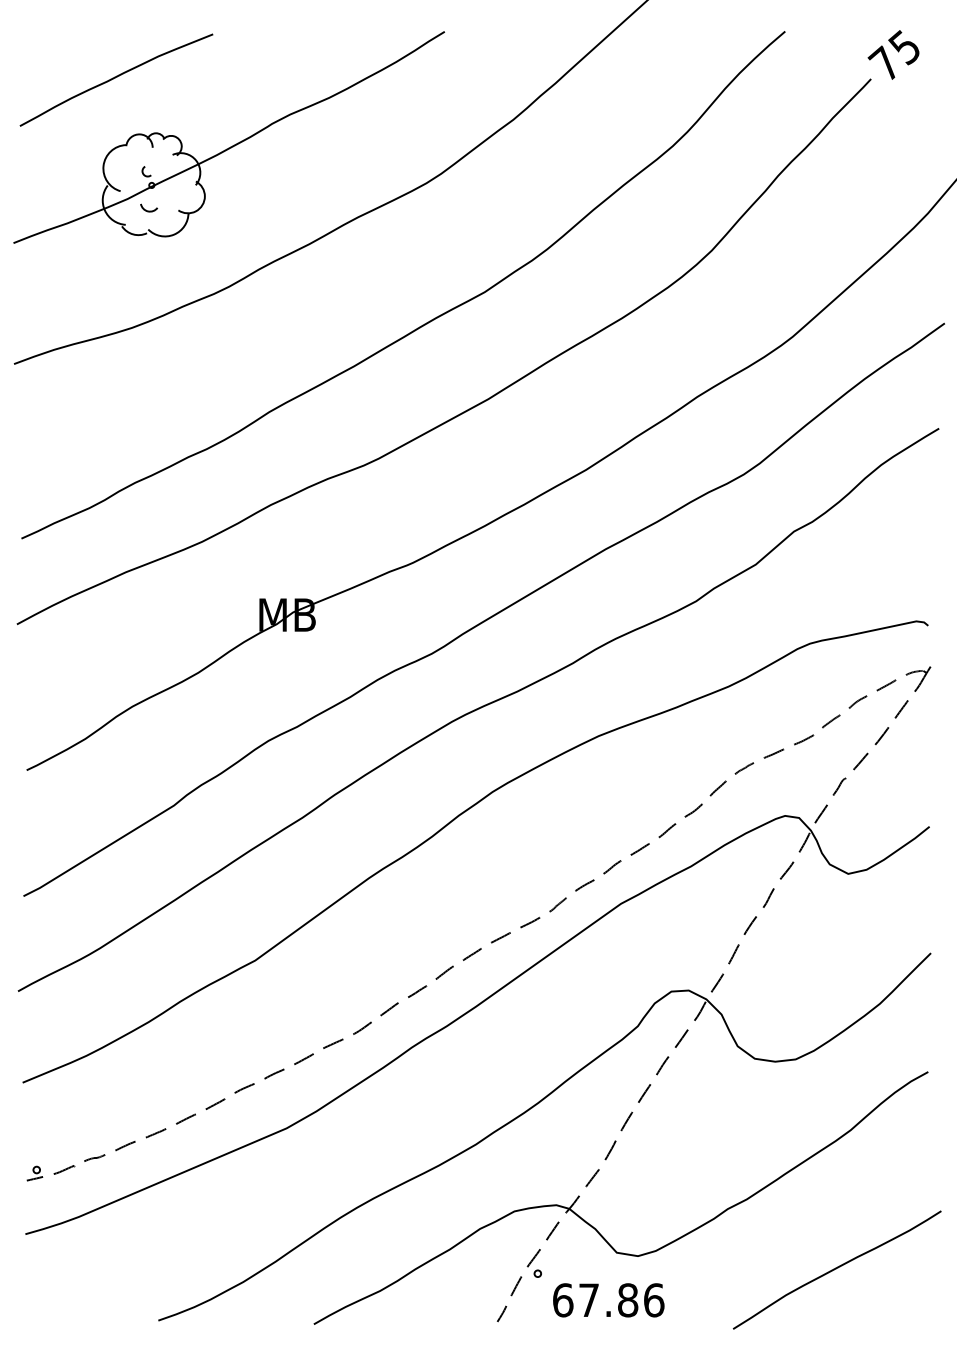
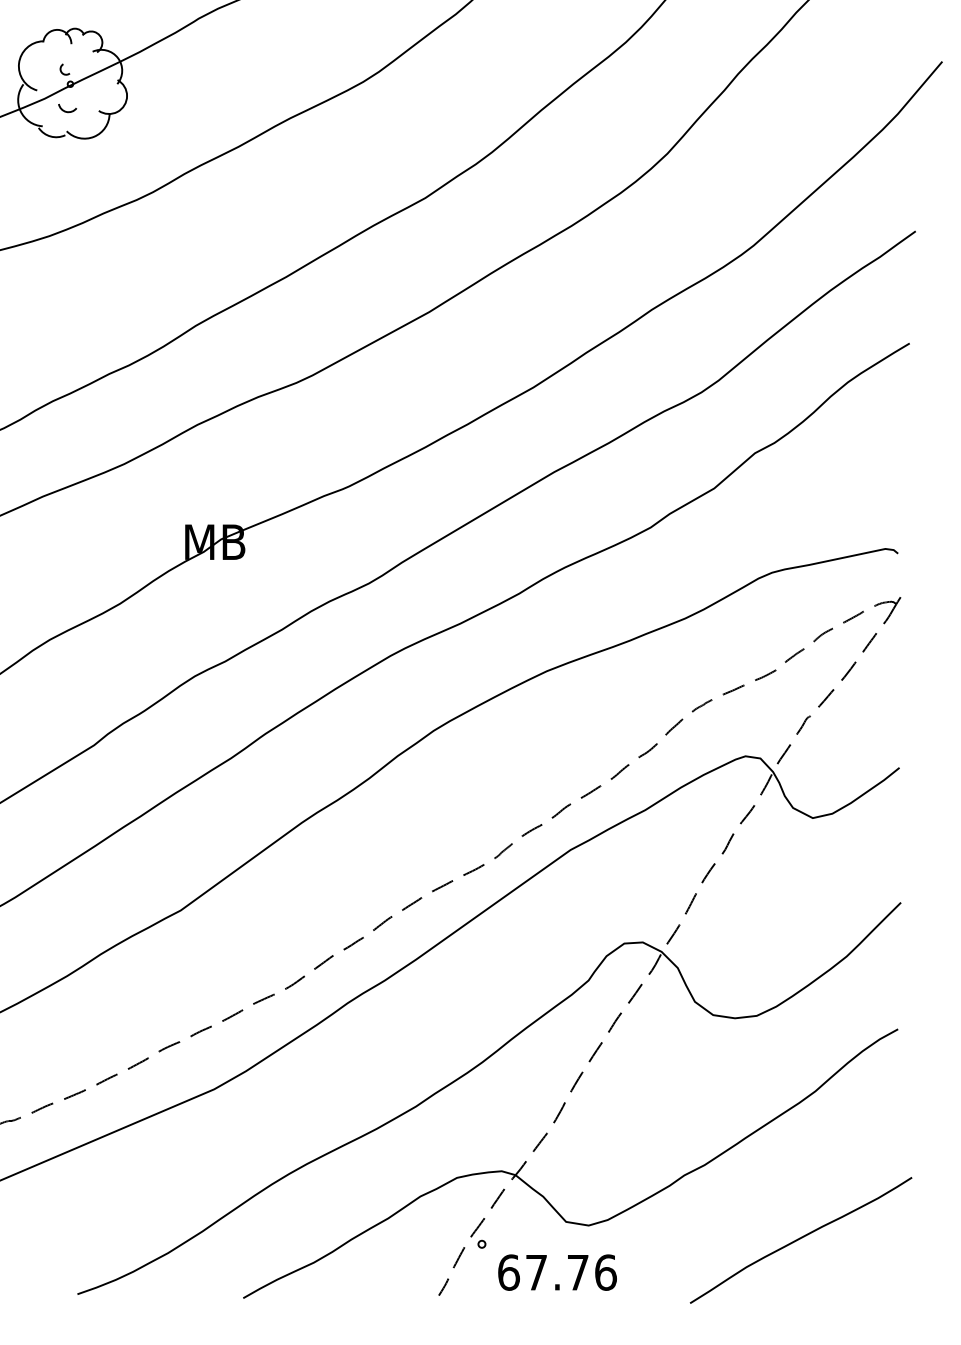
text: (628, 1300) -> (578, 1272), 67.86 -> 67.76

